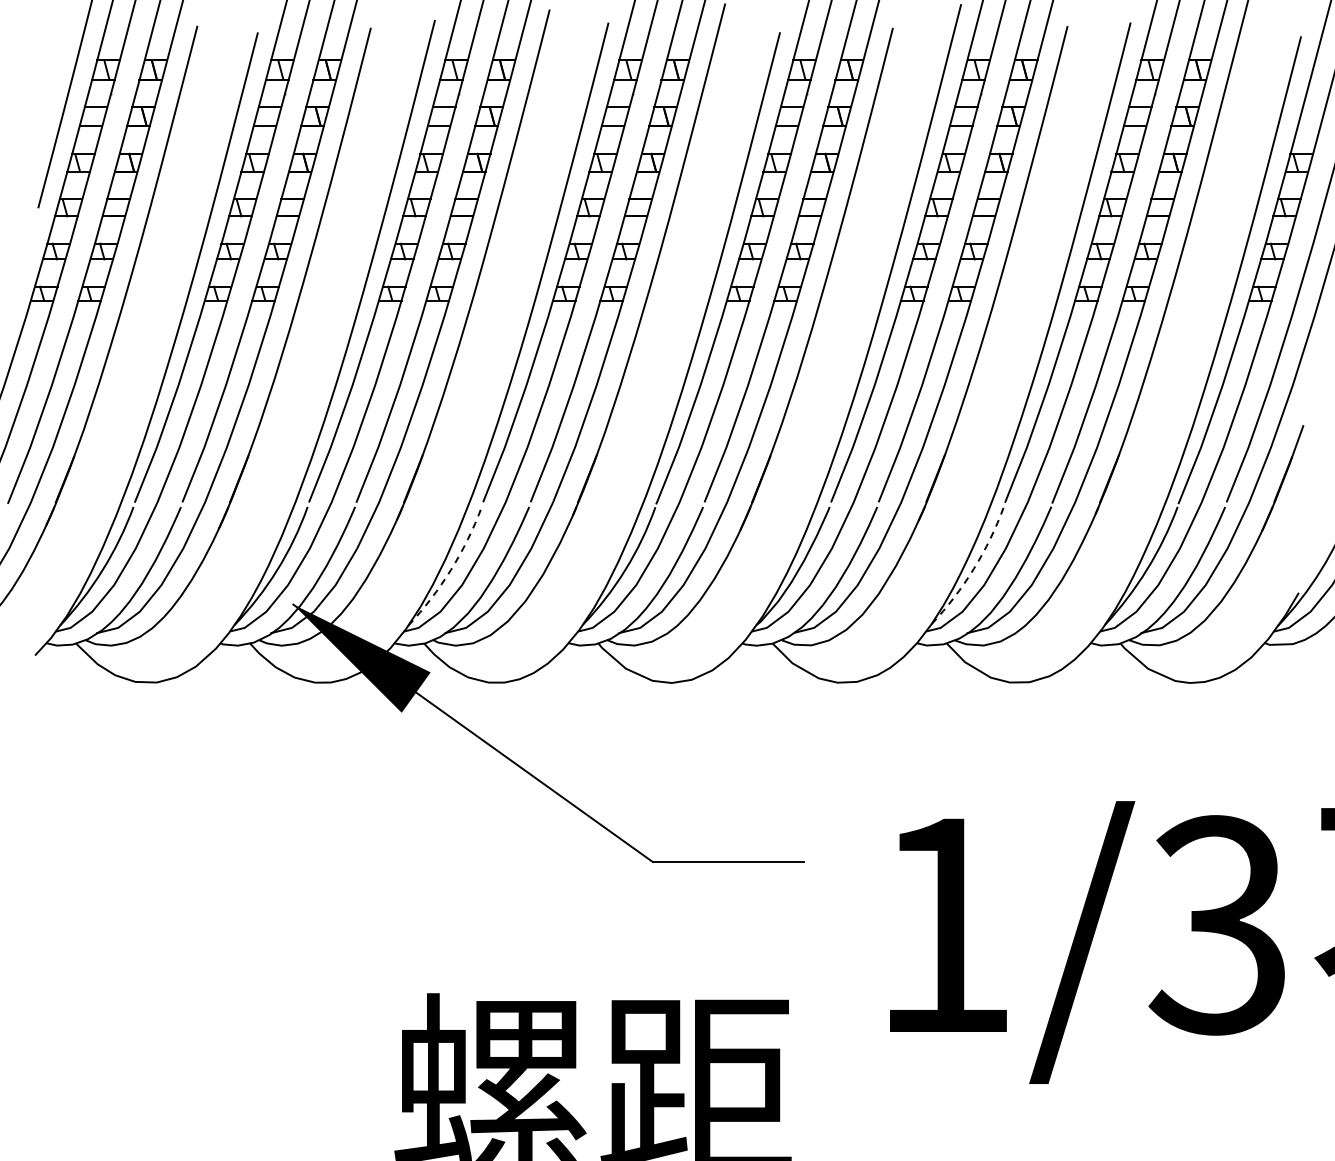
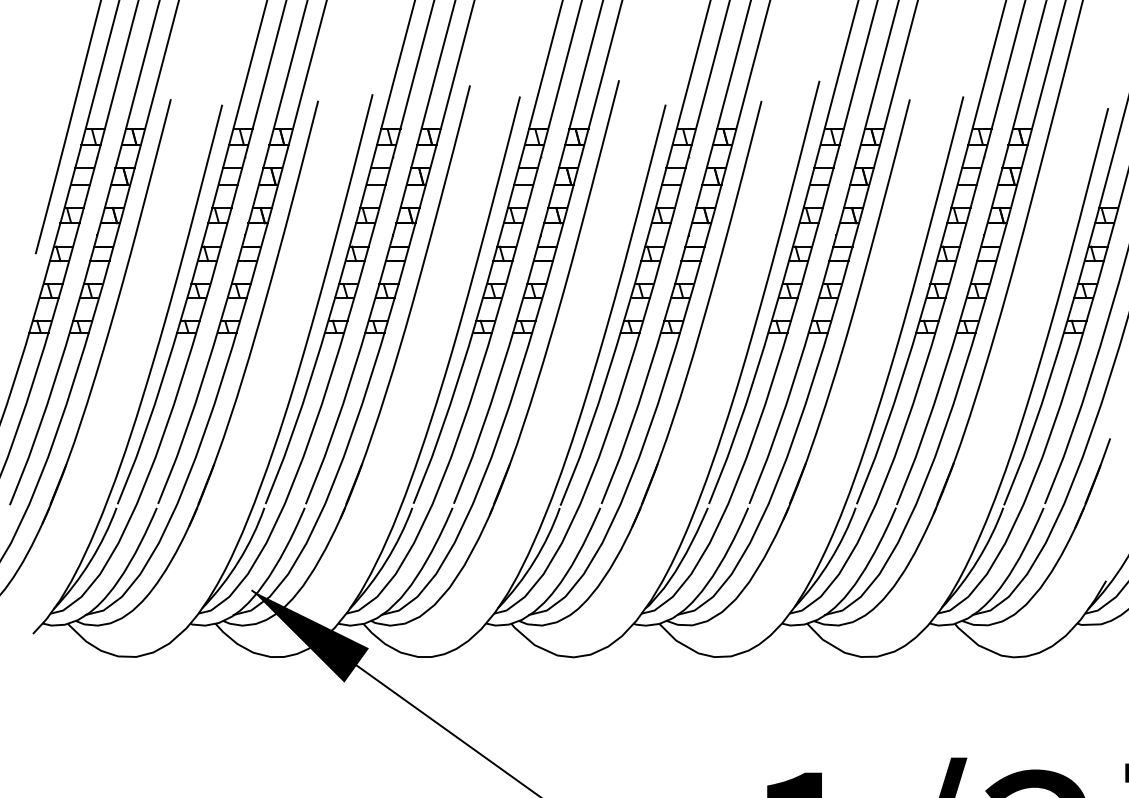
arc: (450, 569) -> (385, 560), dashed -> solid
arc: (973, 569) -> (829, 560), dashed -> solid

